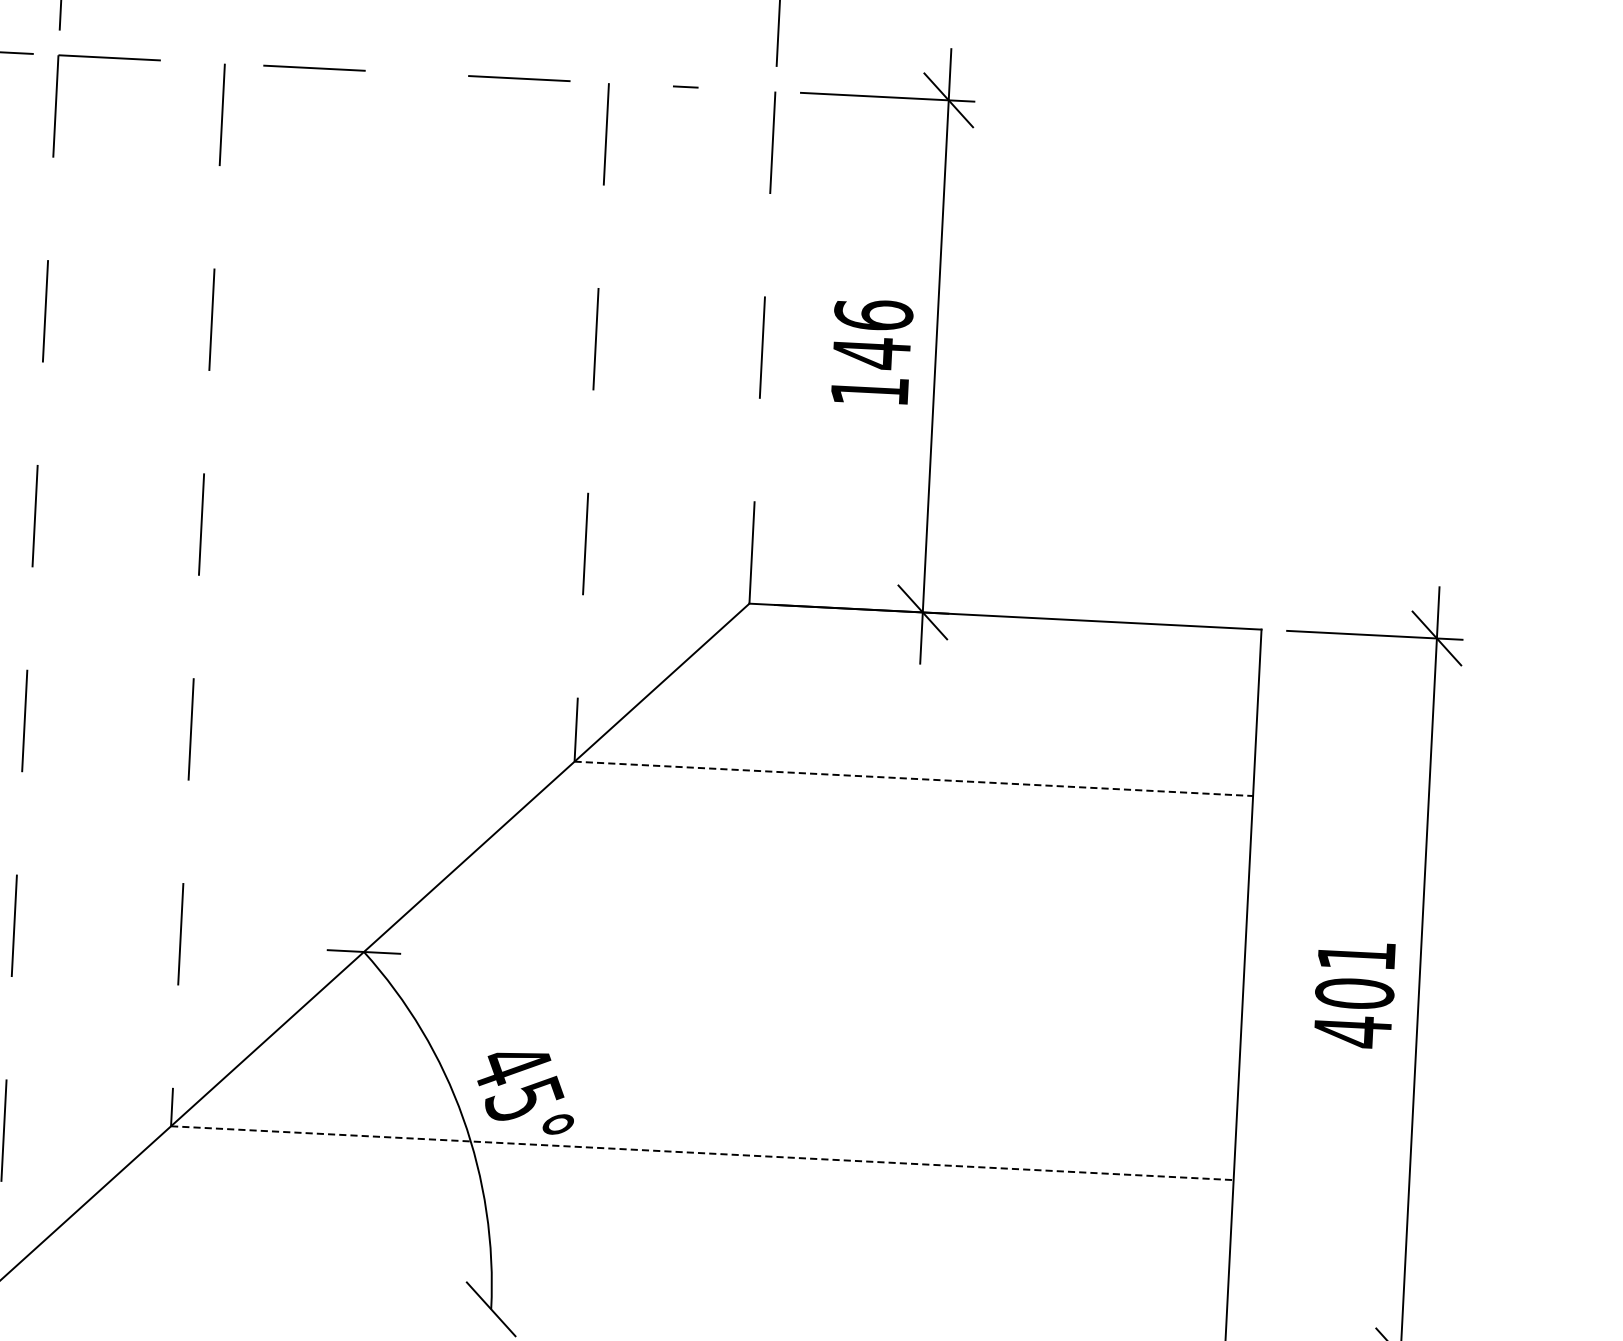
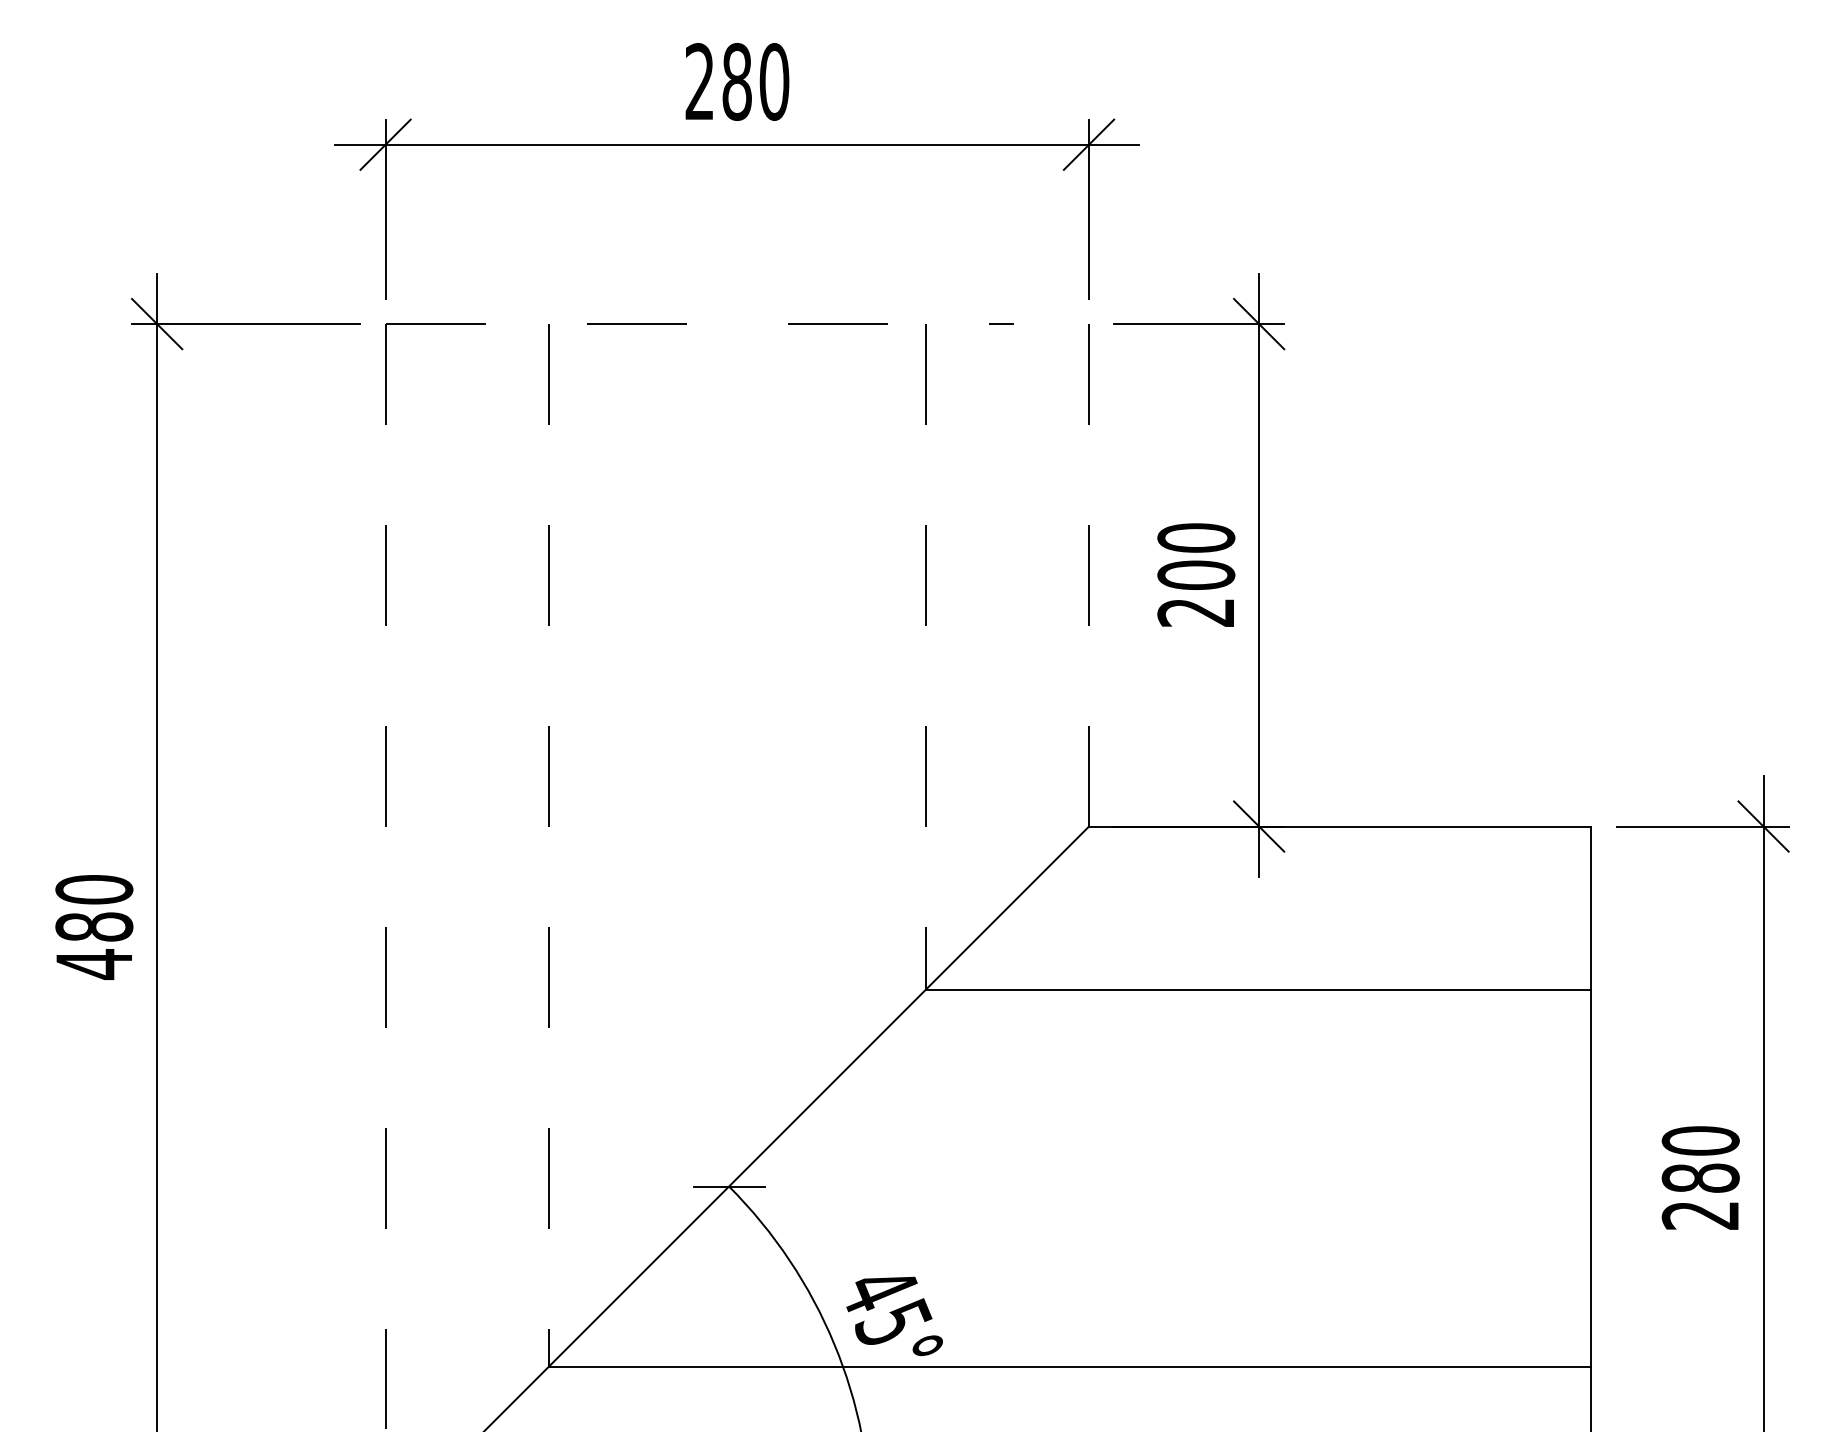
text: (871, 352) -> (1196, 574), 146 -> 200
line: (913, 778) -> (1258, 989), dashed -> solid
text: (1354, 993) -> (1700, 1178), 401 -> 280
line: (702, 1153) -> (1070, 1366), dashed -> solid

